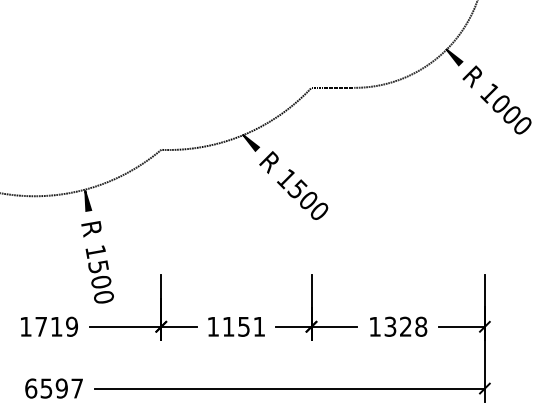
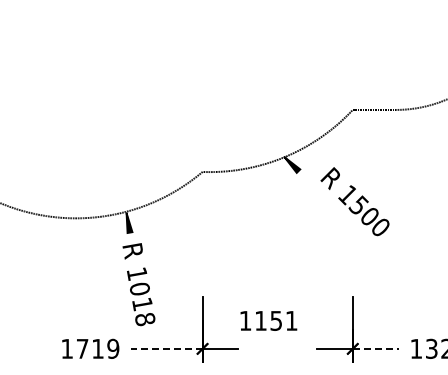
text: (293, 185) -> (354, 201), moved
text: (100, 282) -> (141, 304), 1500 -> 1018
line: (125, 326) -> (166, 348), solid -> dashed
text: (236, 326) -> (268, 320), moved
line: (334, 326) -> (375, 348), solid -> dashed

